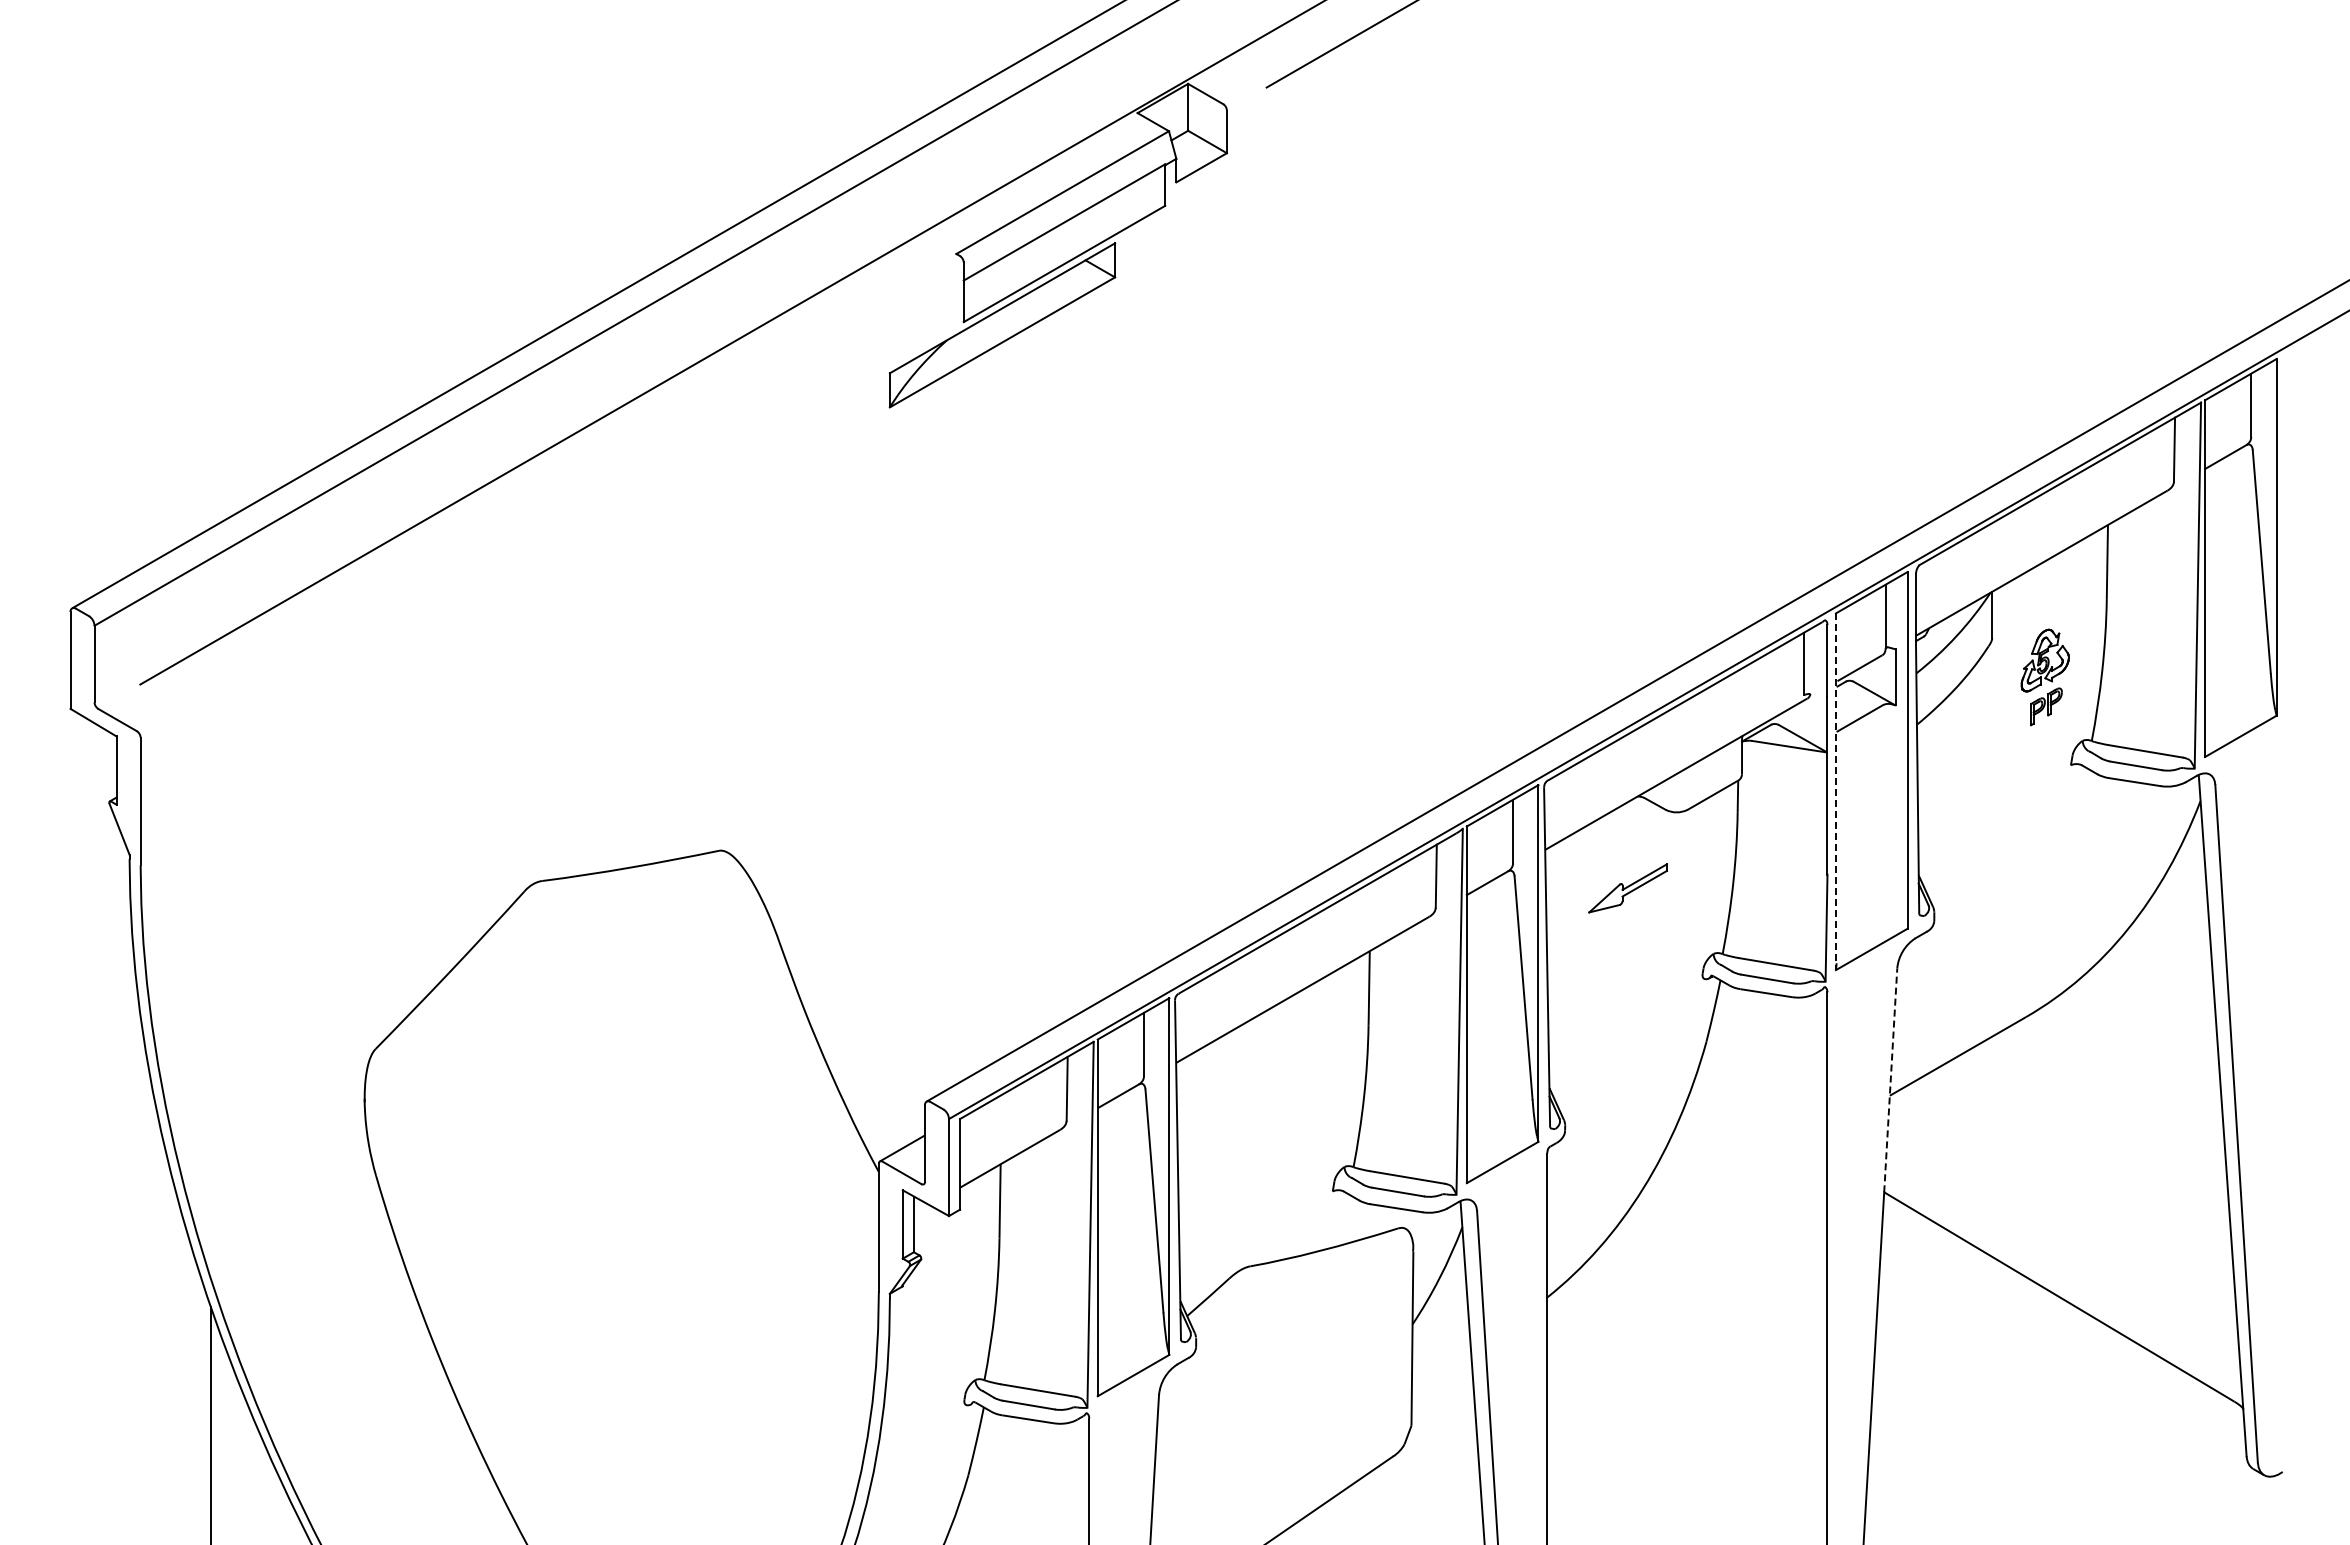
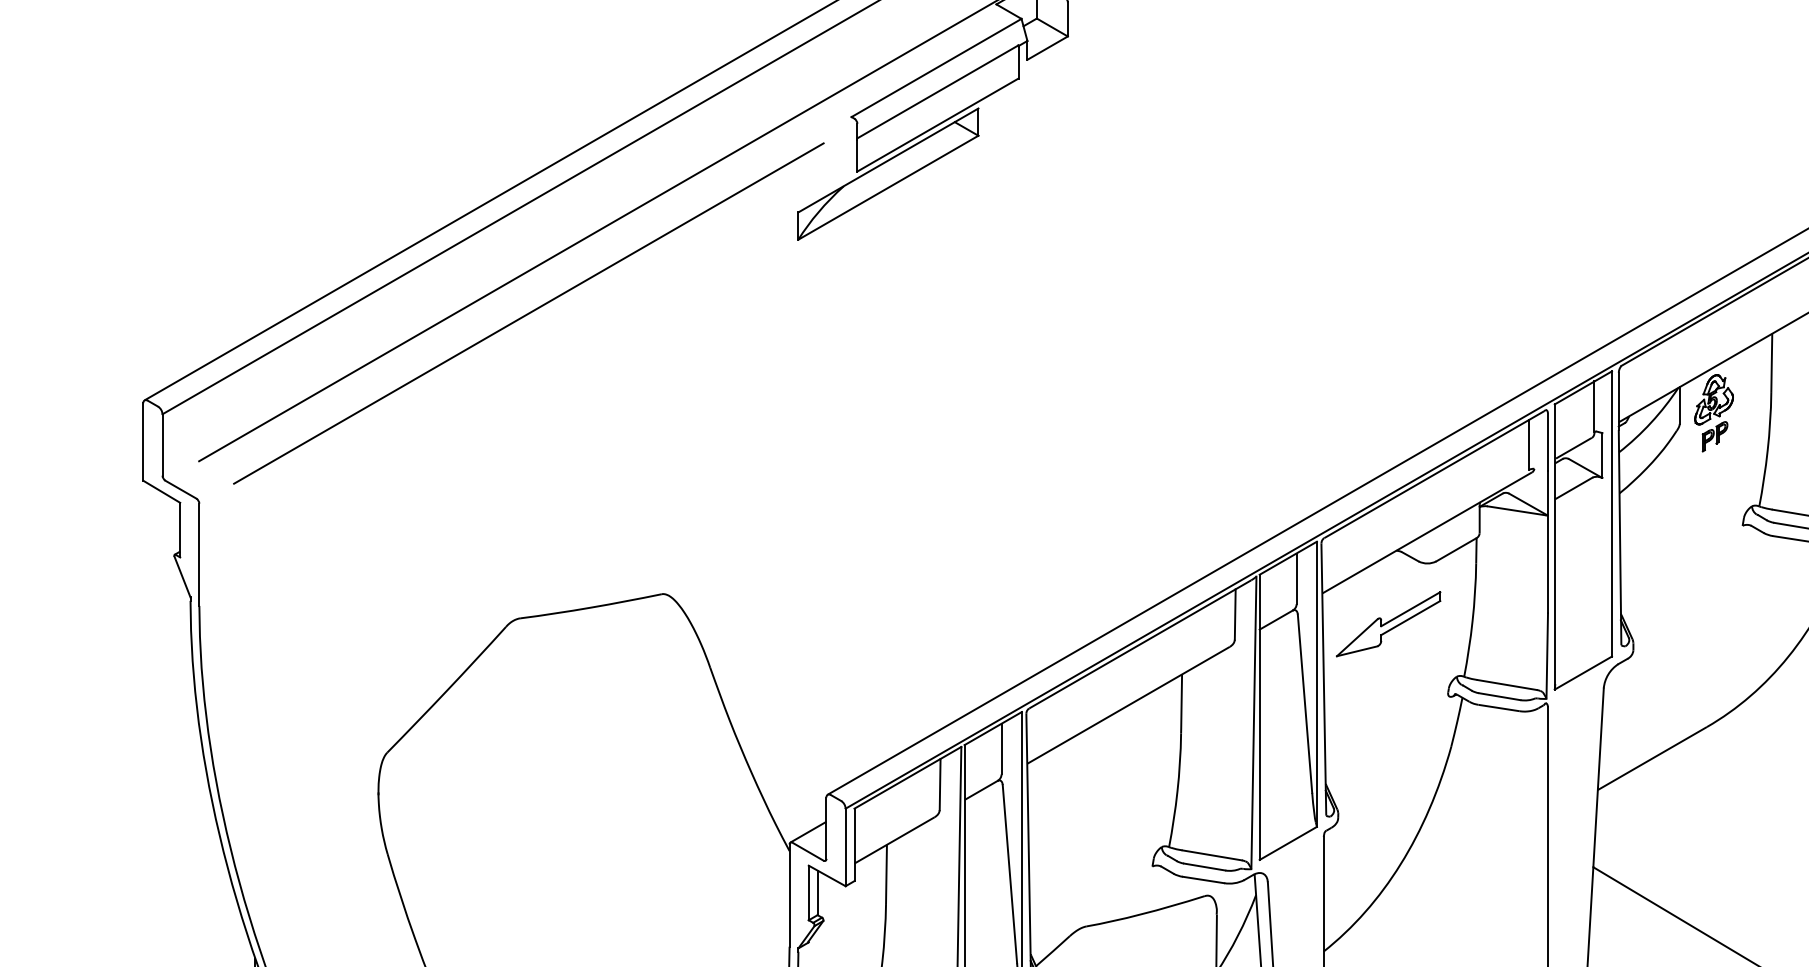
line: (552, 499) -> (528, 313), added
part: (2044, 677) -> (1713, 413), moved
line: (1835, 792) -> (1554, 547), dashed -> solid
part: (1627, 888) -> (1388, 624), size x1.67
line: (1890, 1079) -> (1598, 777), dashed -> solid

